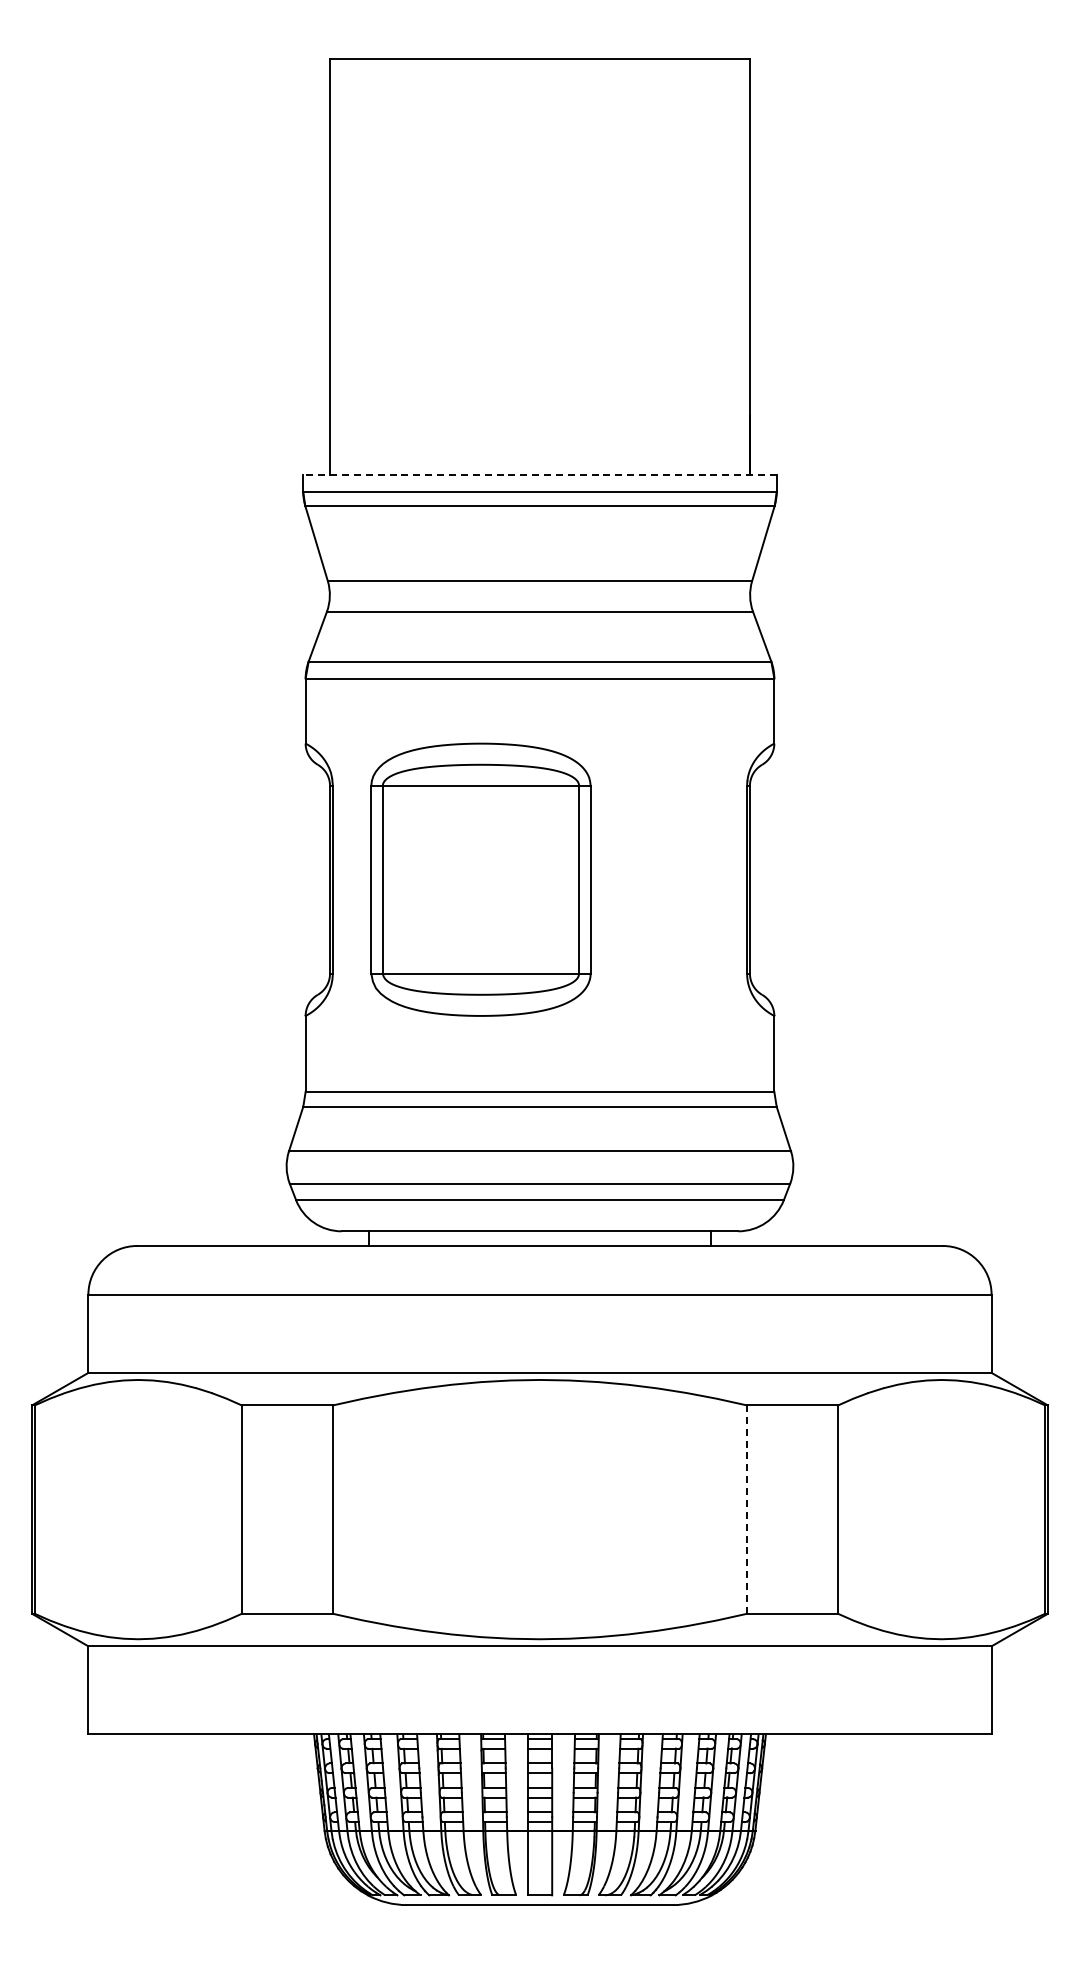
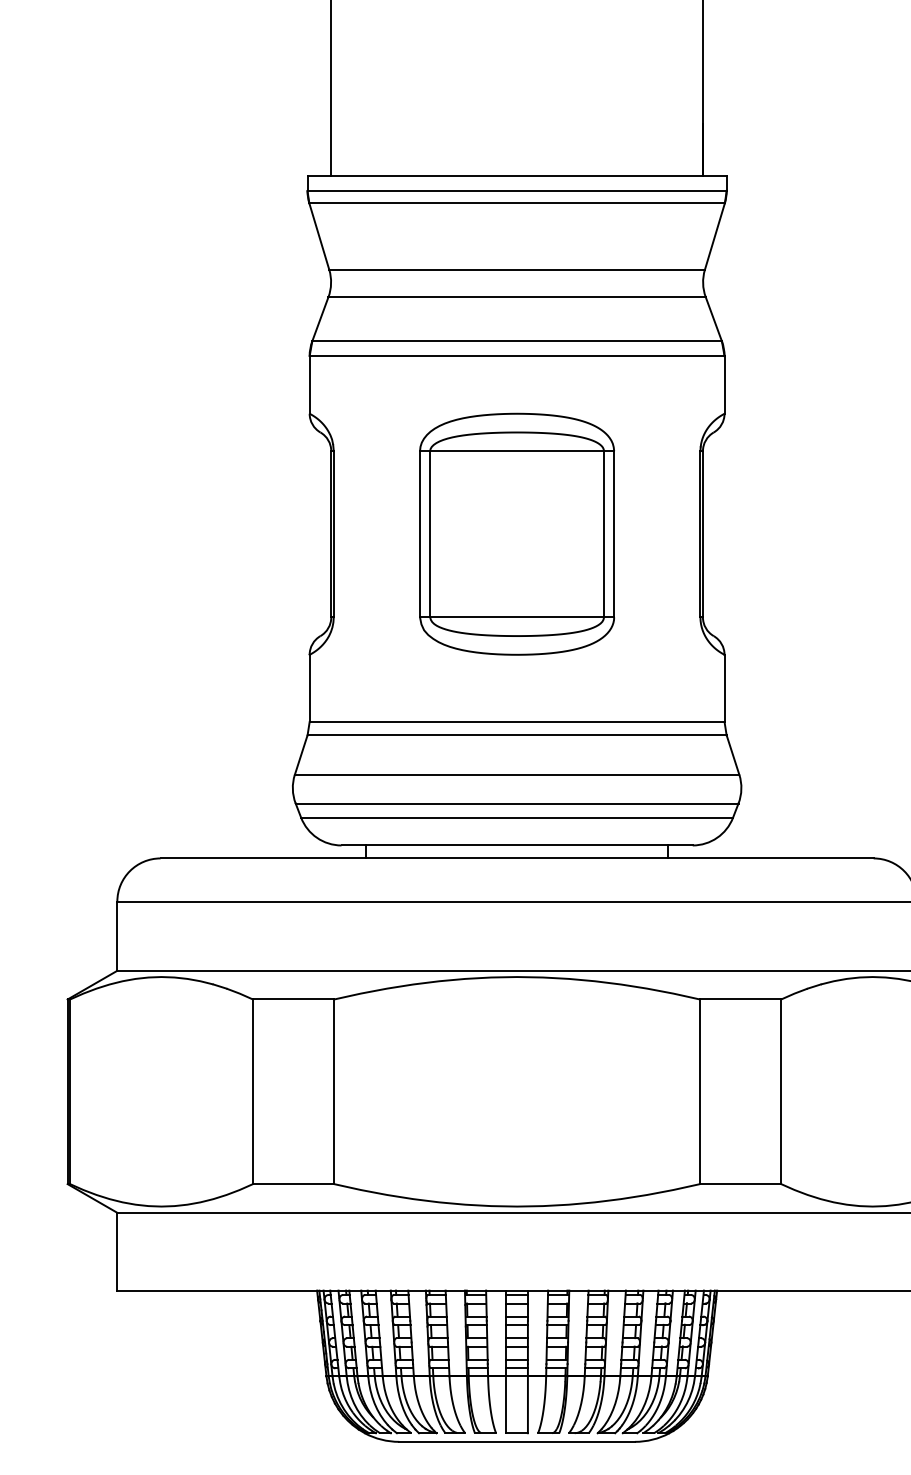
line: (539, 474) -> (516, 175), dashed -> solid
part: (480, 879) -> (516, 534), moved
line: (746, 1509) -> (699, 1091), dashed -> solid

